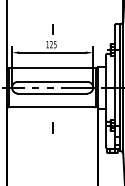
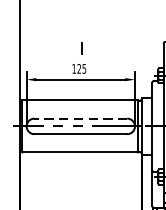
line: (52, 81) -> (80, 118), solid -> dashed
line: (52, 127) -> (80, 179), removed

